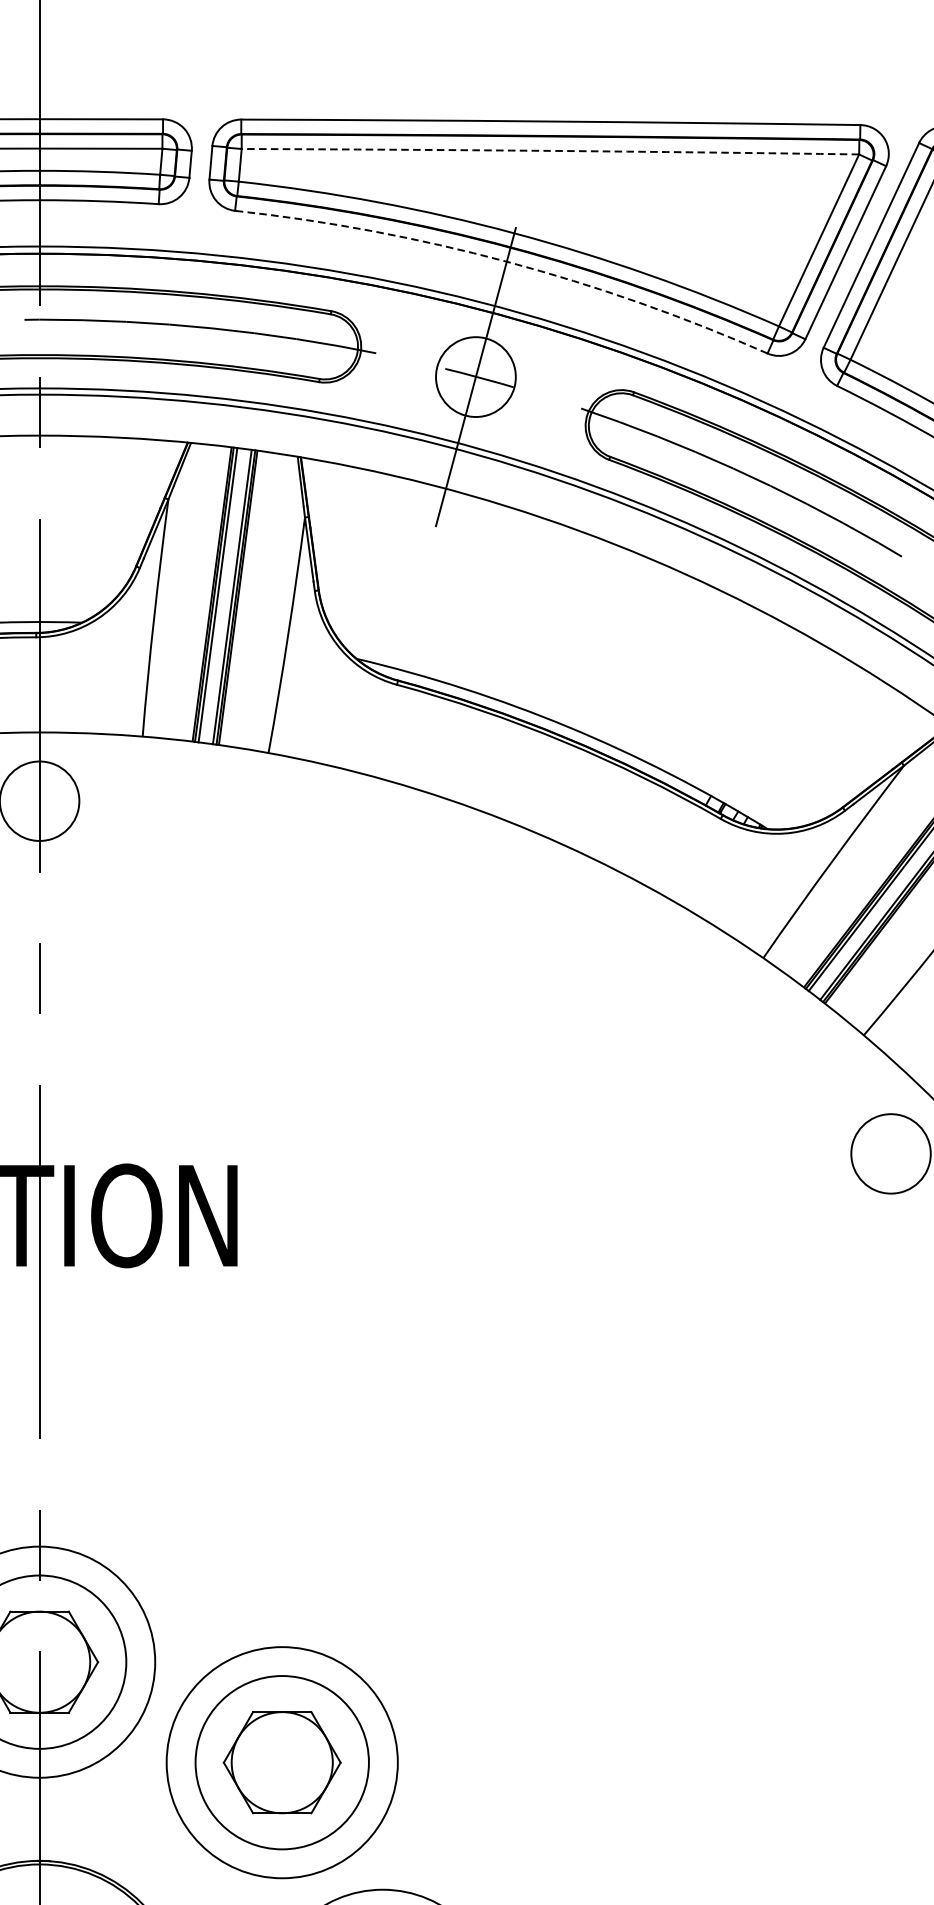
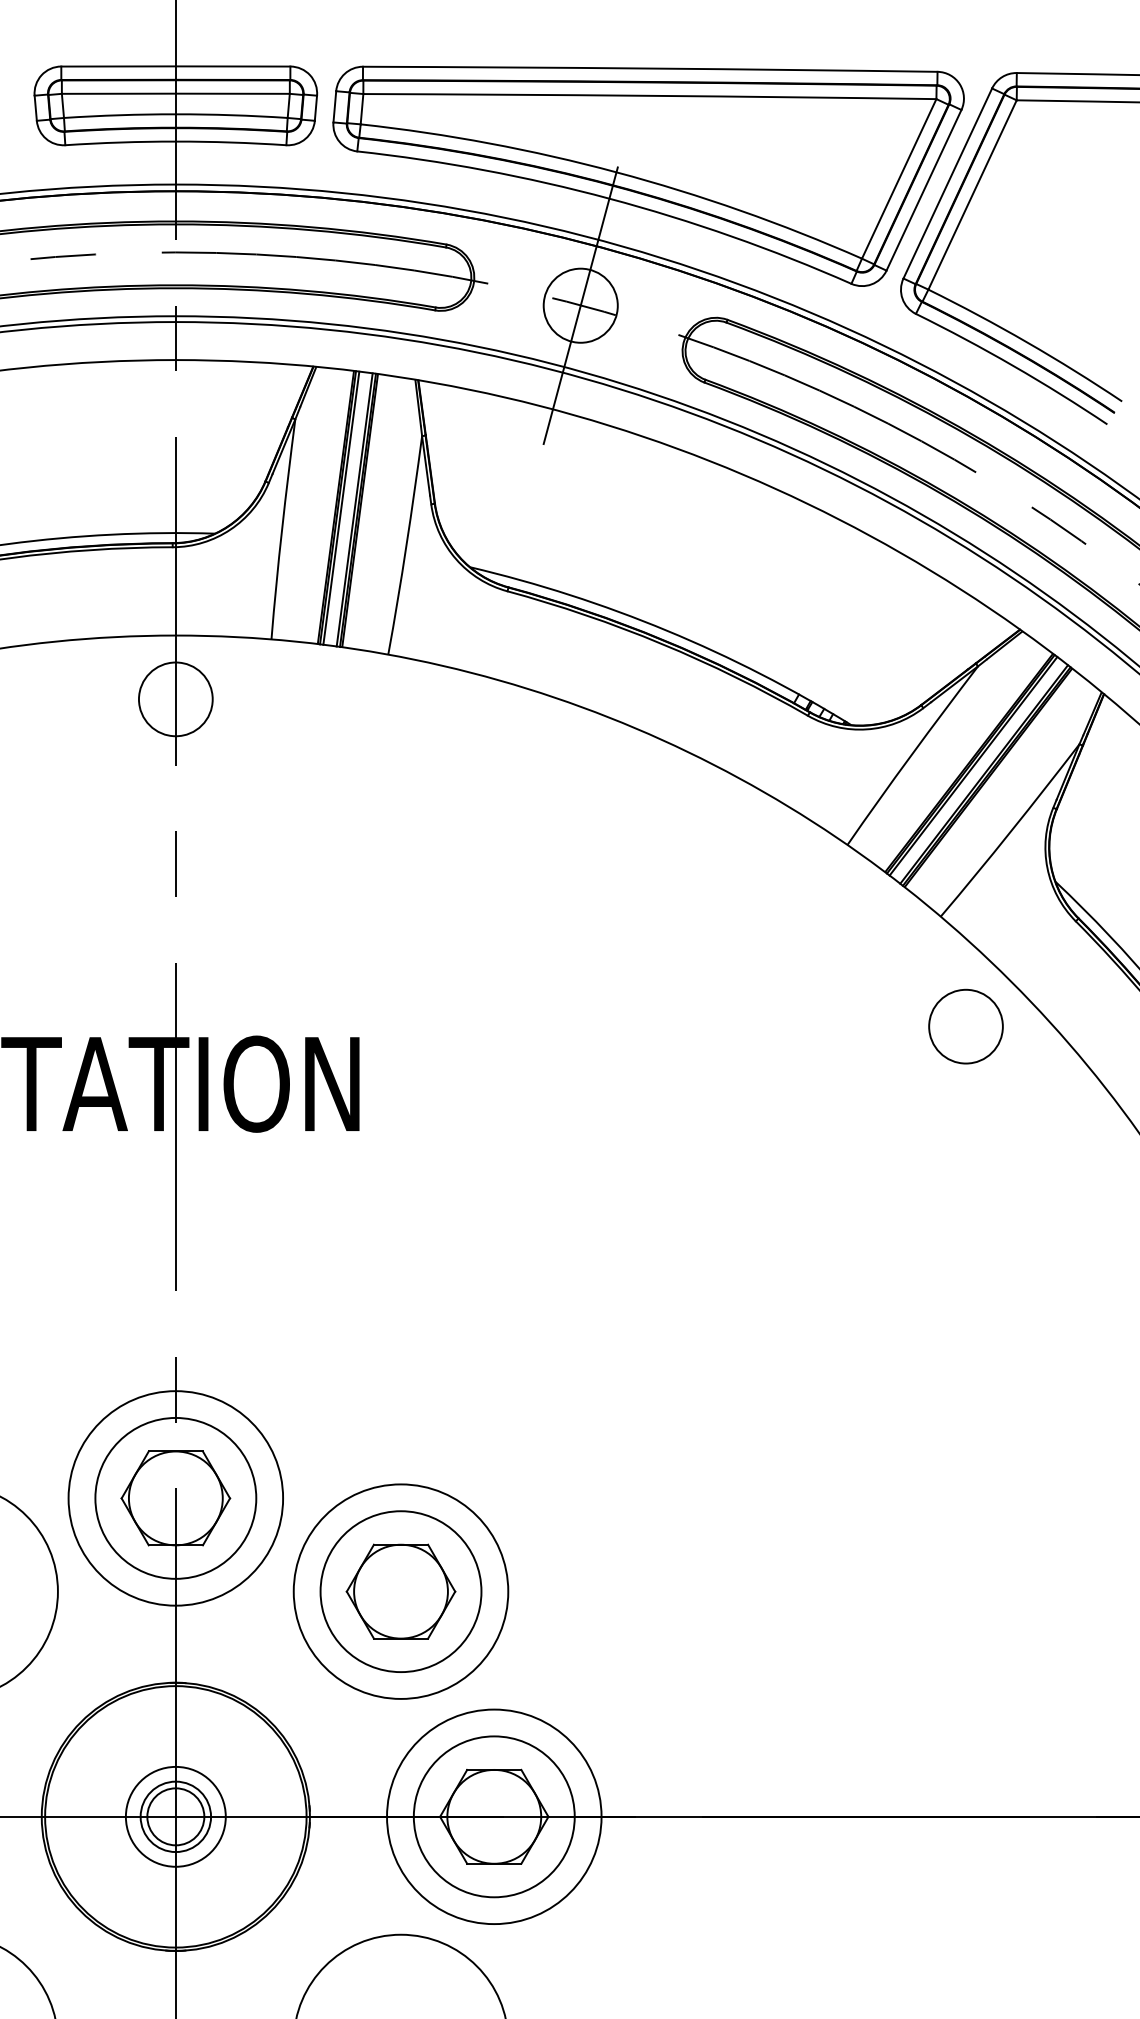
arc: (549, 150) -> (649, 95), dashed -> solid
arc: (506, 261) -> (609, 198), dashed -> solid

